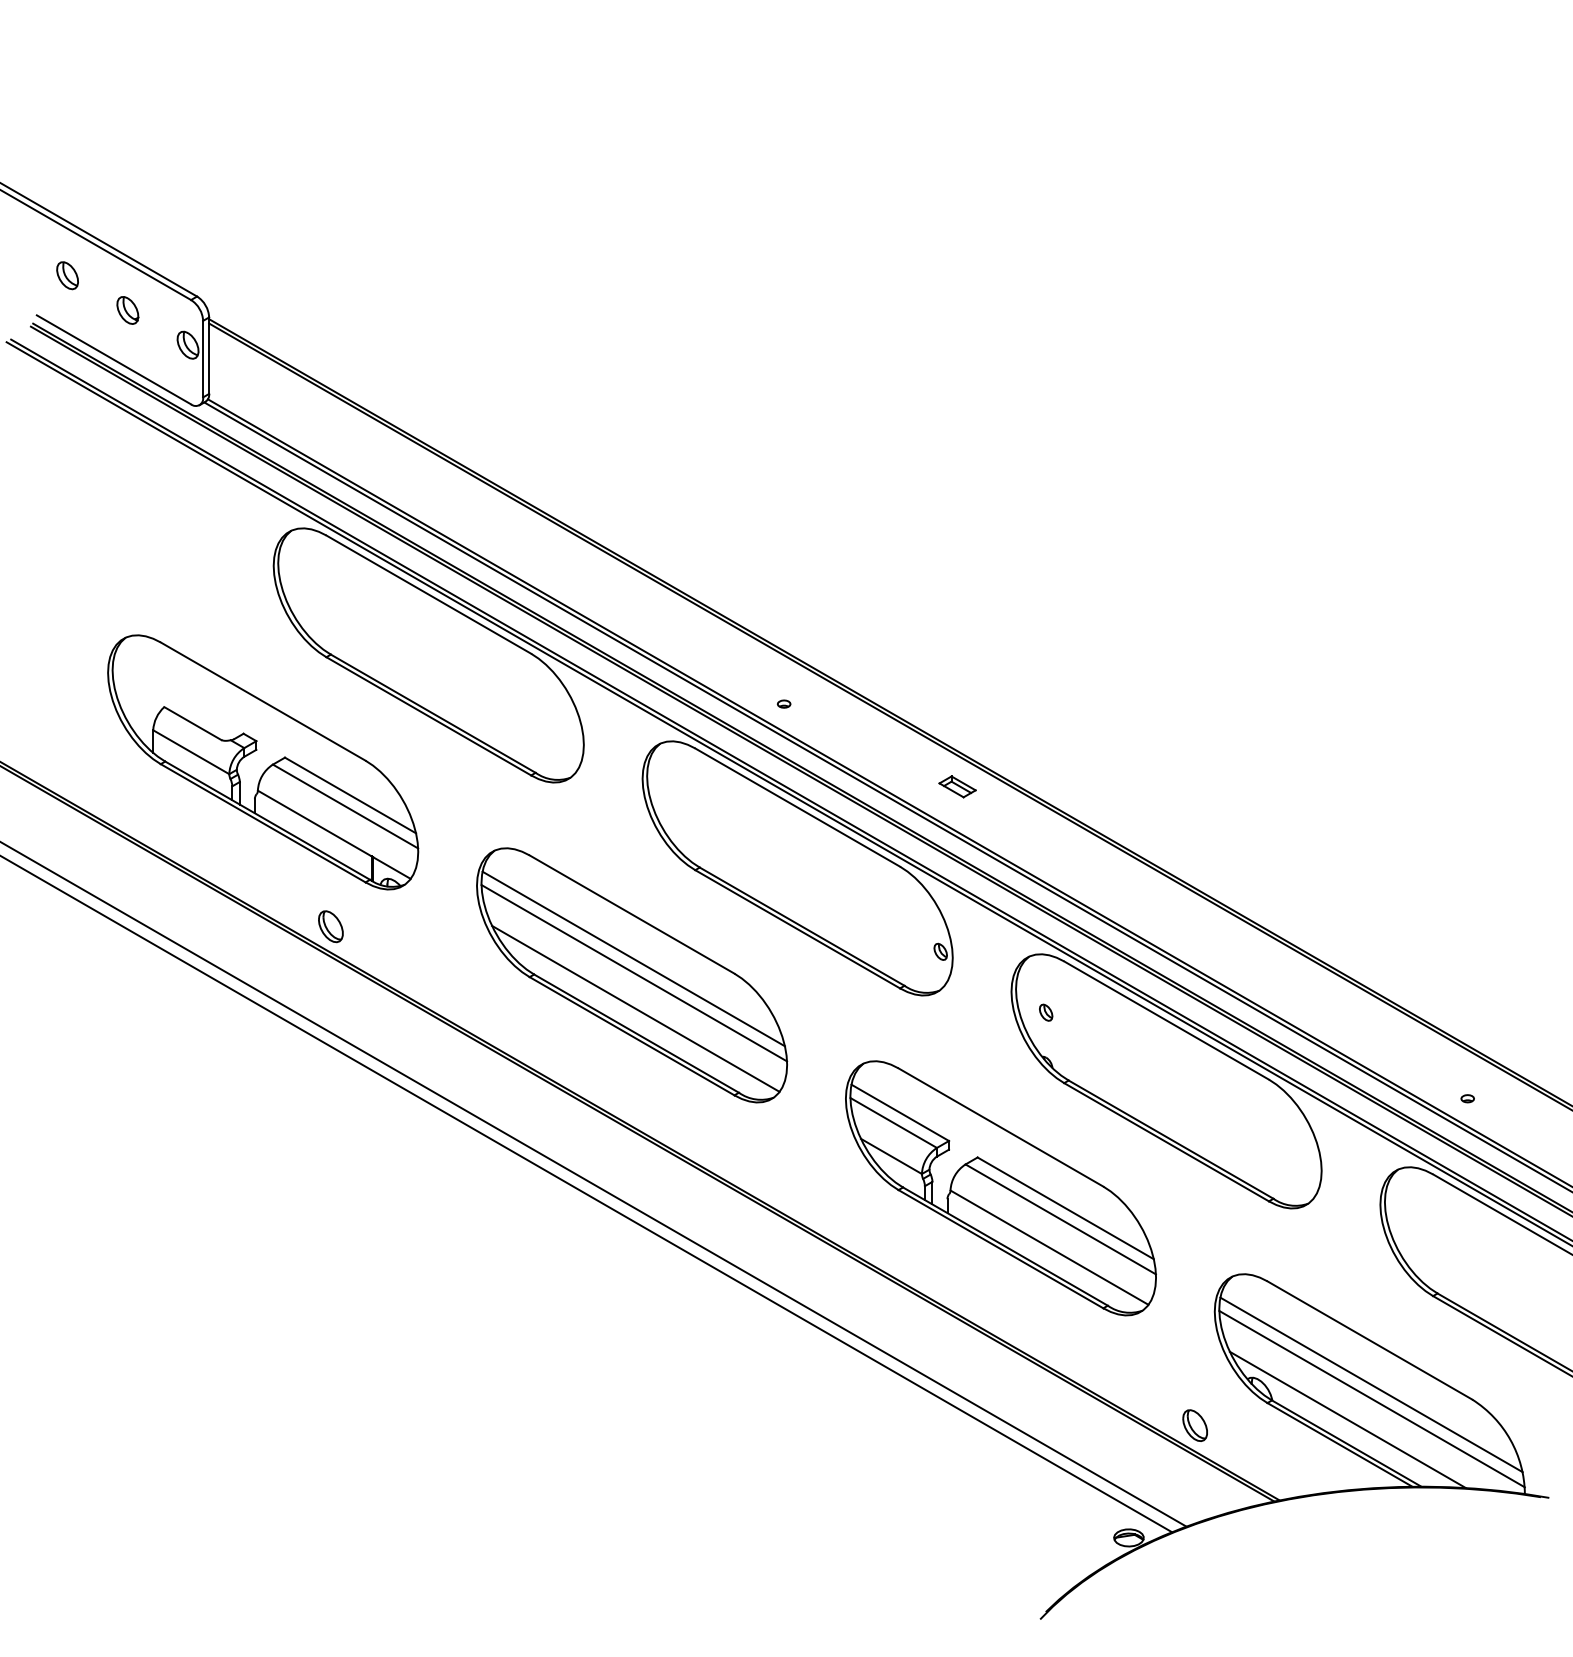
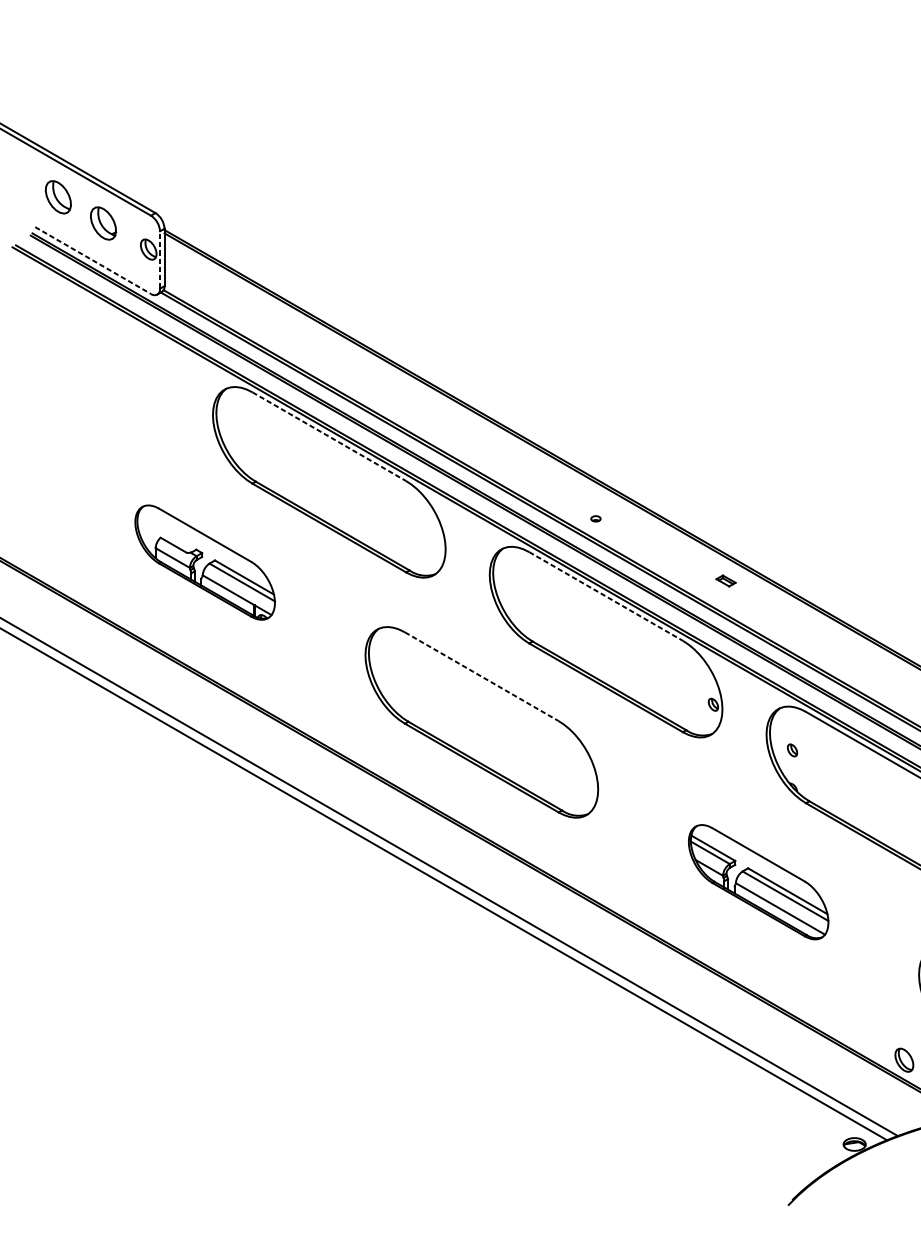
part: (67, 275) -> (58, 197), size x1.6
part: (127, 310) -> (103, 223), size x1.6
line: (203, 358) -> (160, 259), solid -> dashed
line: (114, 360) -> (93, 261), solid -> dashed
line: (429, 594) -> (329, 436), solid -> dashed
part: (263, 762) -> (205, 562), size x0.6
part: (957, 786) -> (726, 580), size x0.7
line: (798, 807) -> (606, 596), solid -> dashed
line: (632, 914) -> (482, 676), solid -> dashed
part: (330, 926) -> (255, 685), removed
line: (633, 958) -> (482, 709), removed
line: (634, 973) -> (483, 720), removed
line: (635, 1008) -> (484, 747), removed
part: (1000, 1188) -> (758, 882), size x0.6

